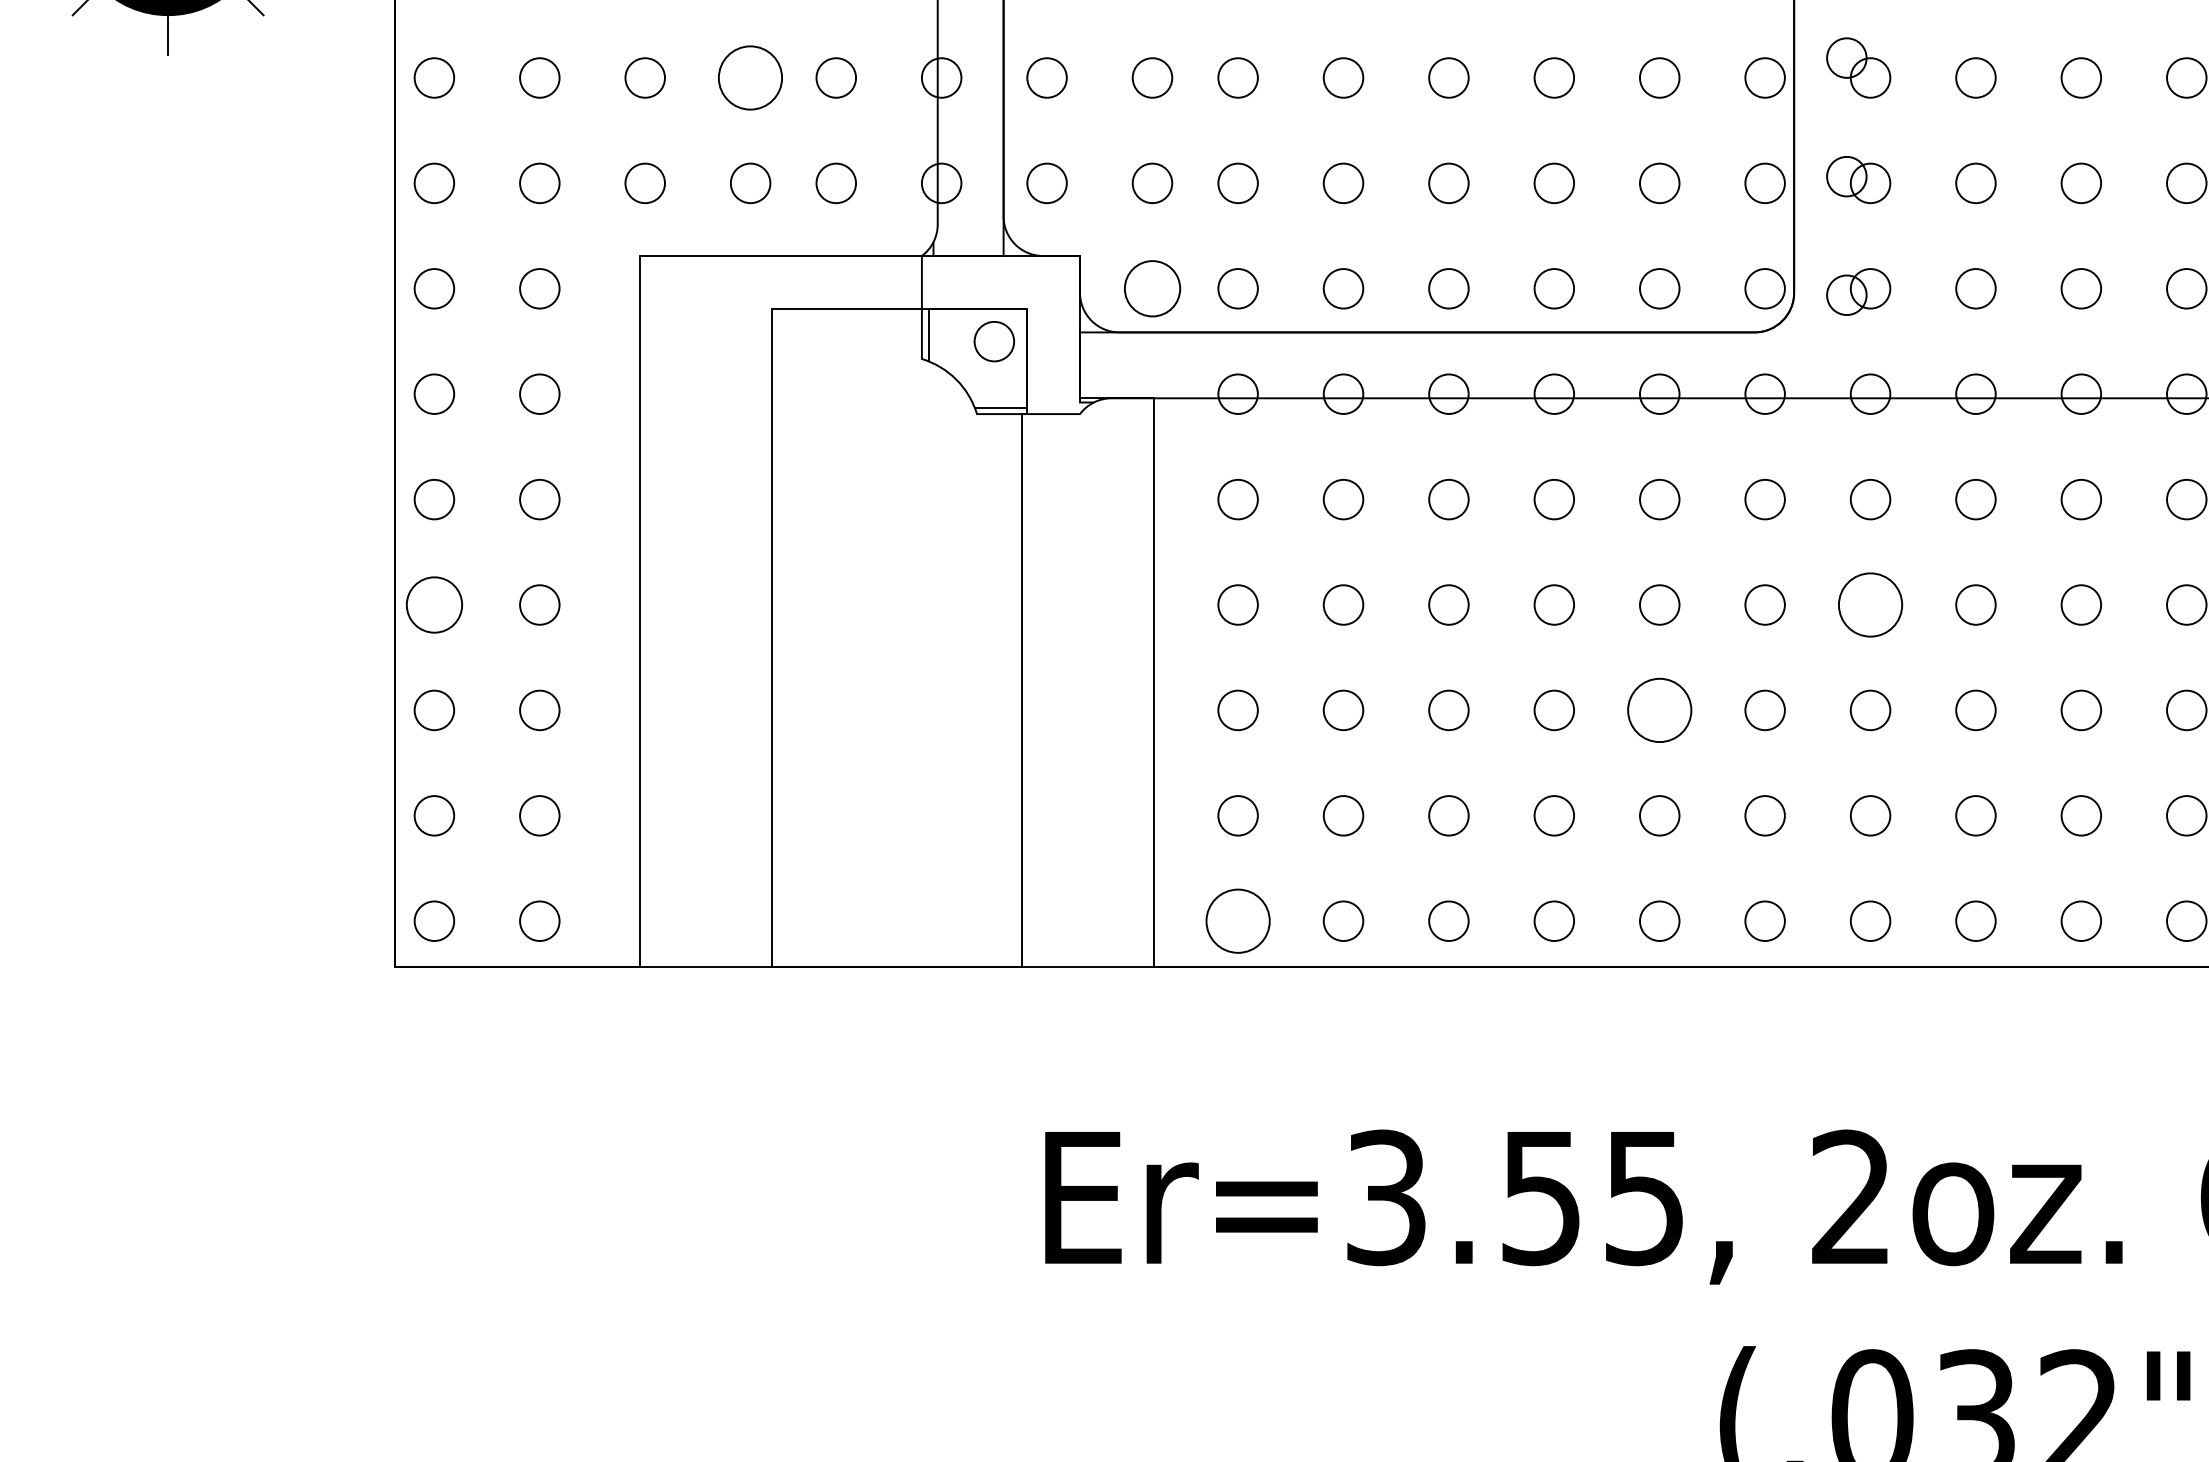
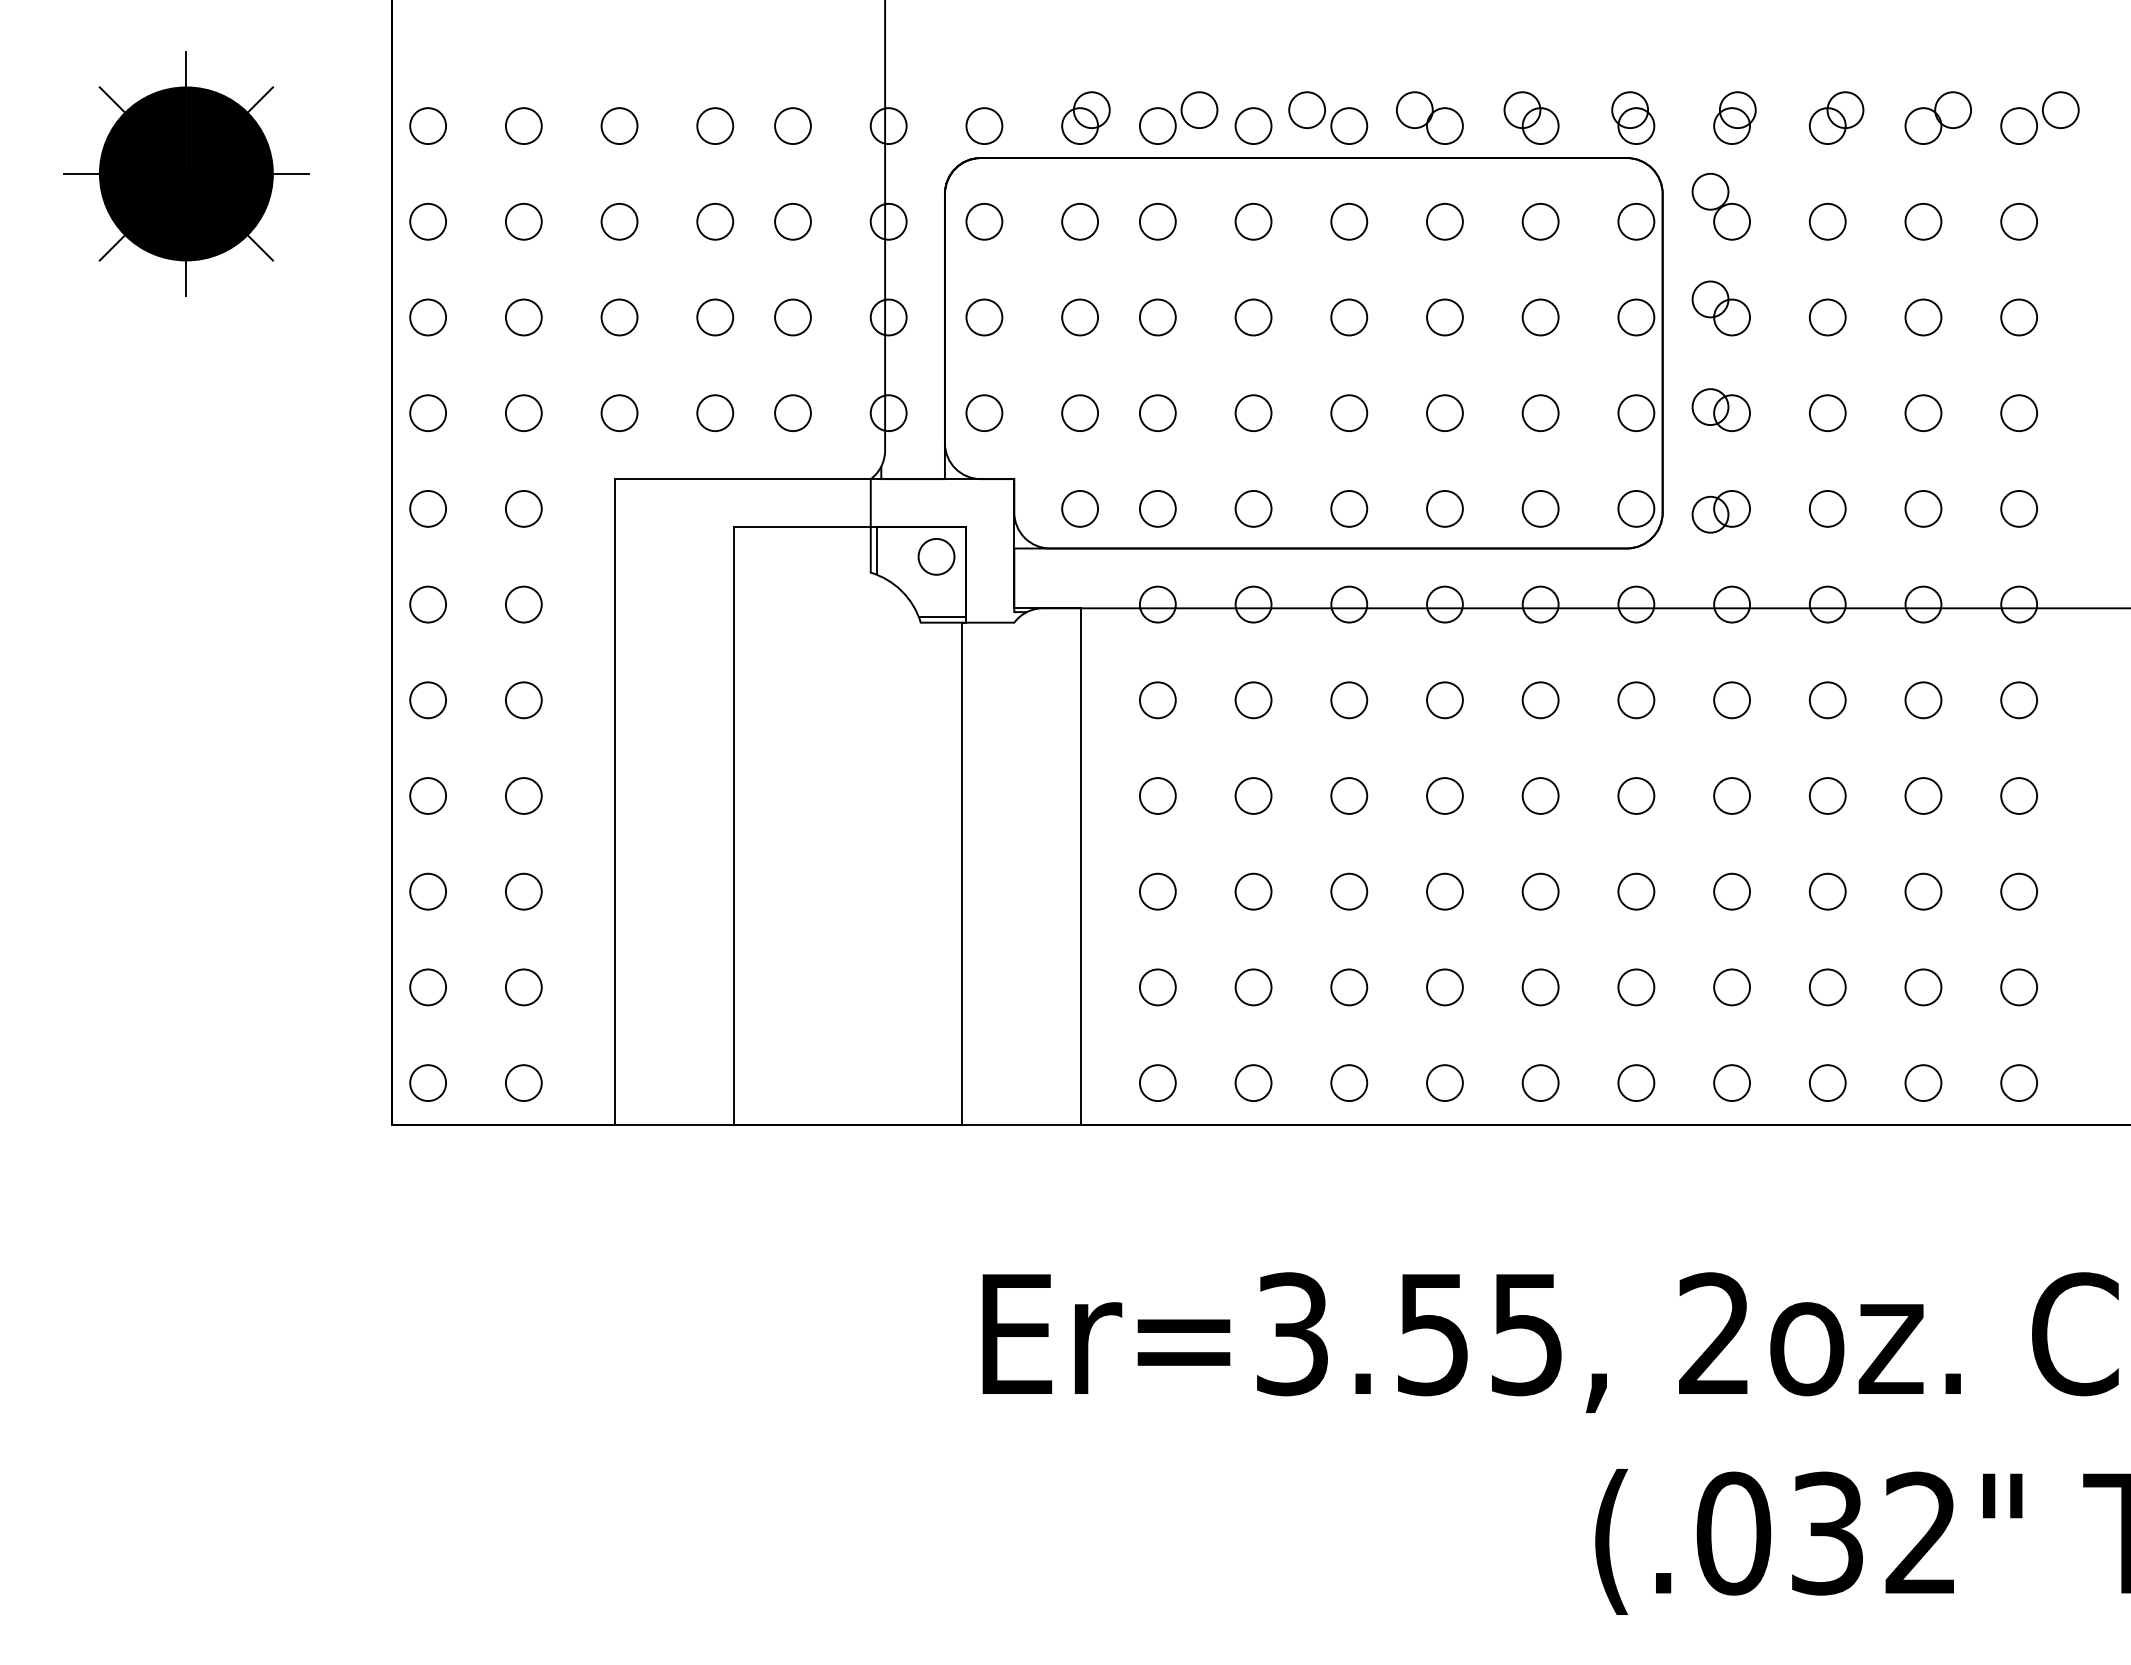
circle: (750, 77) -> (715, 317), size x0.62
circle: (1151, 288) -> (1079, 508), size x0.71
circle: (433, 604) -> (427, 795), size x0.71
circle: (1871, 604) -> (1732, 795), size x0.62
circle: (1659, 710) -> (1540, 891), size x0.62
circle: (1237, 921) -> (1157, 1083), size x0.62

